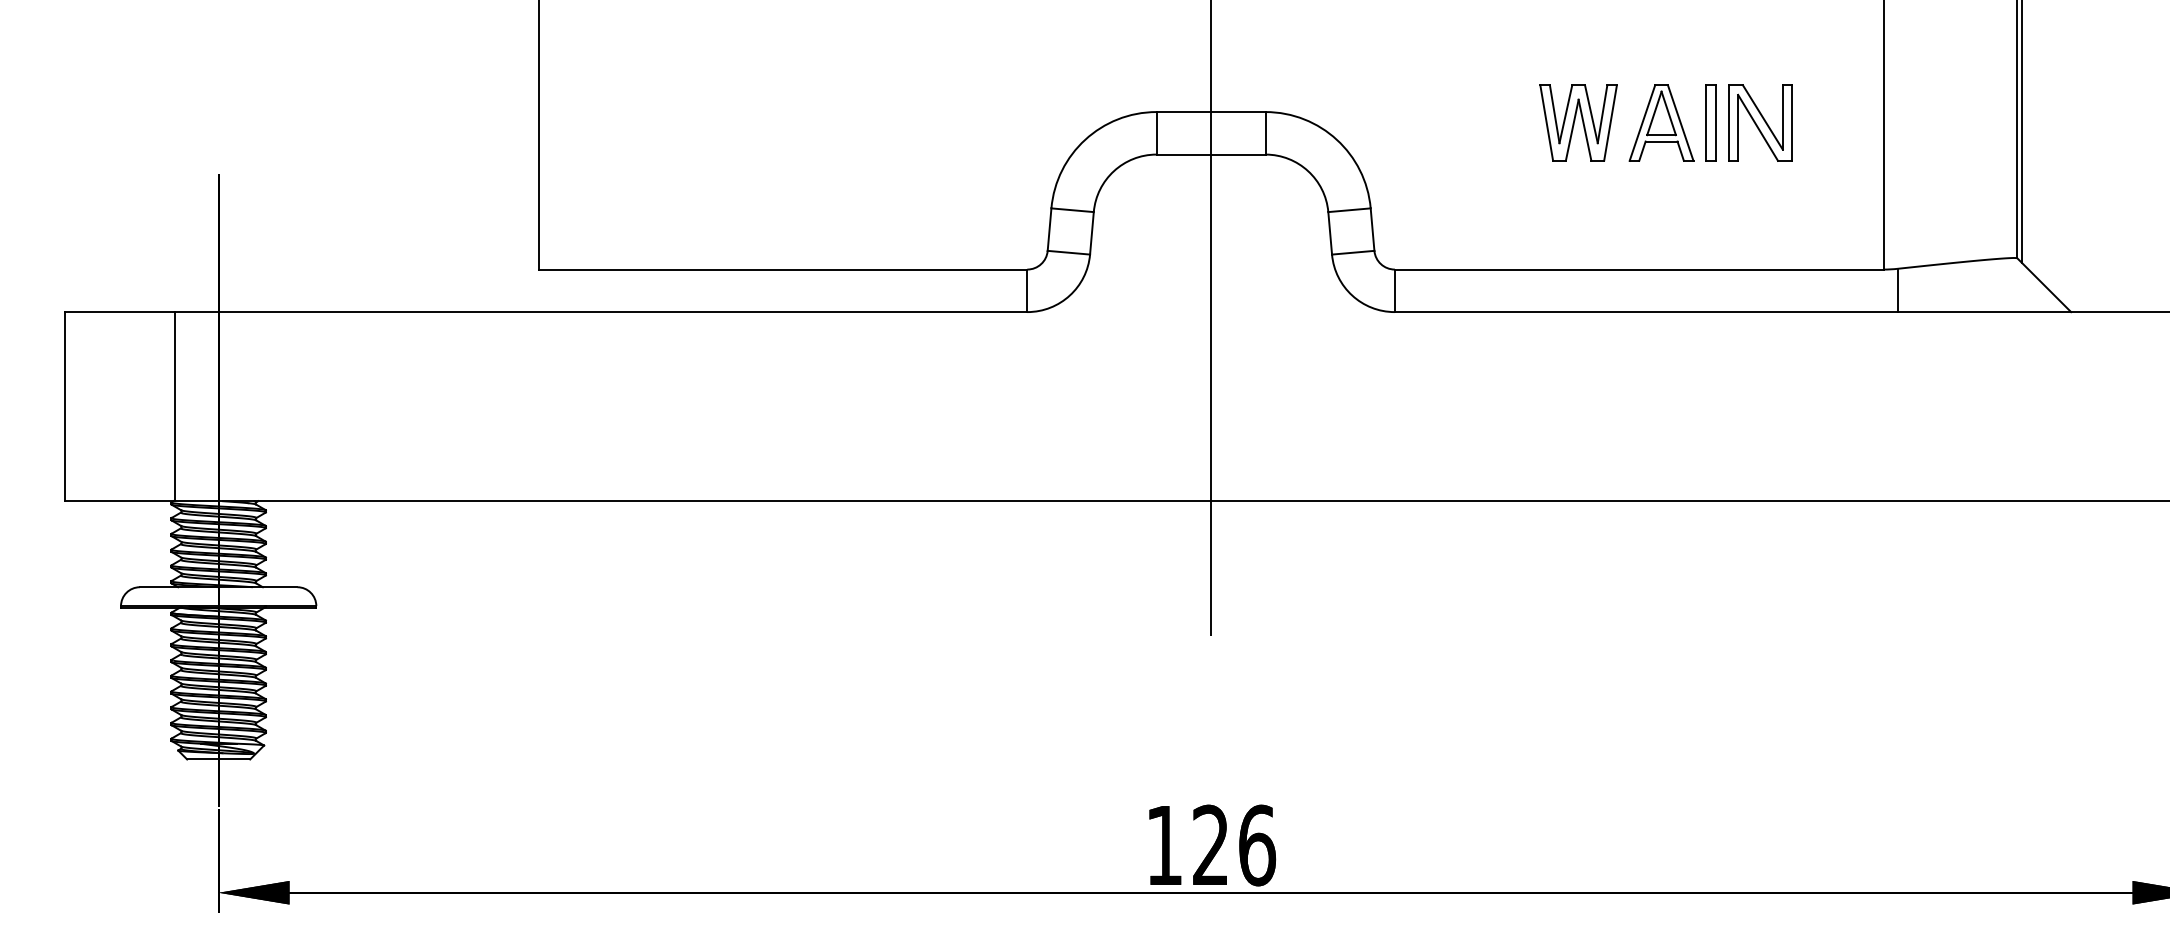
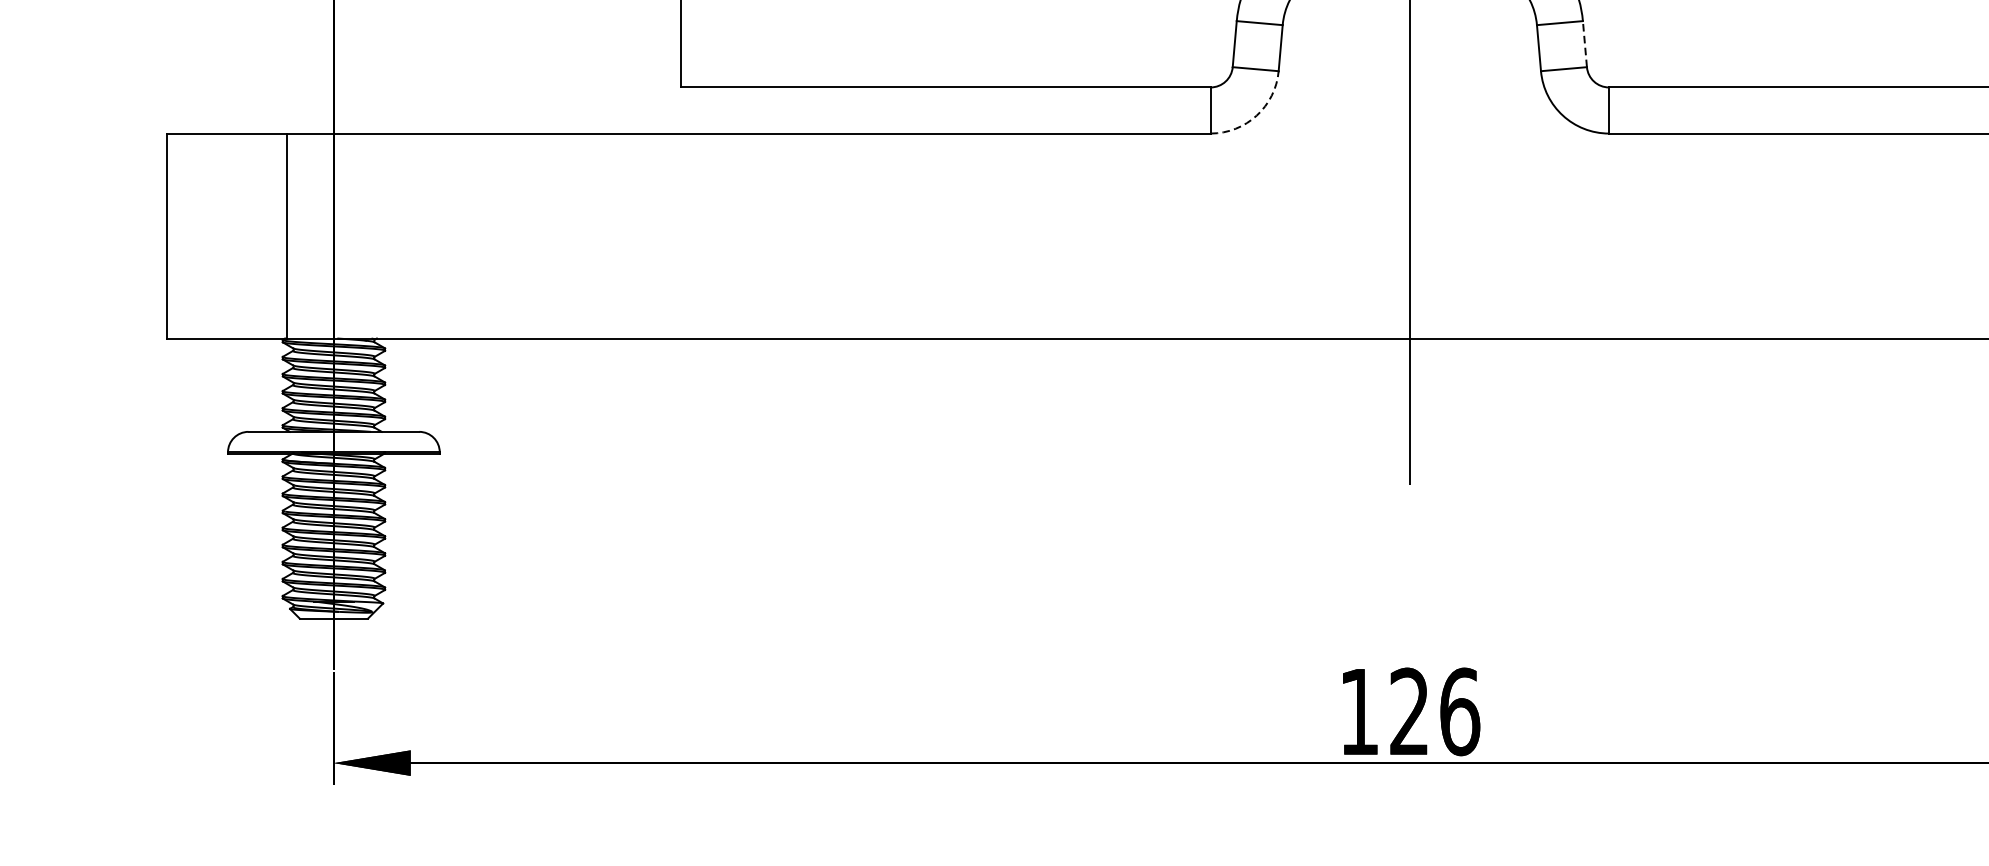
line: (1372, 229) -> (1584, 44), solid -> dashed
arc: (1069, 295) -> (1256, 115), solid -> dashed

